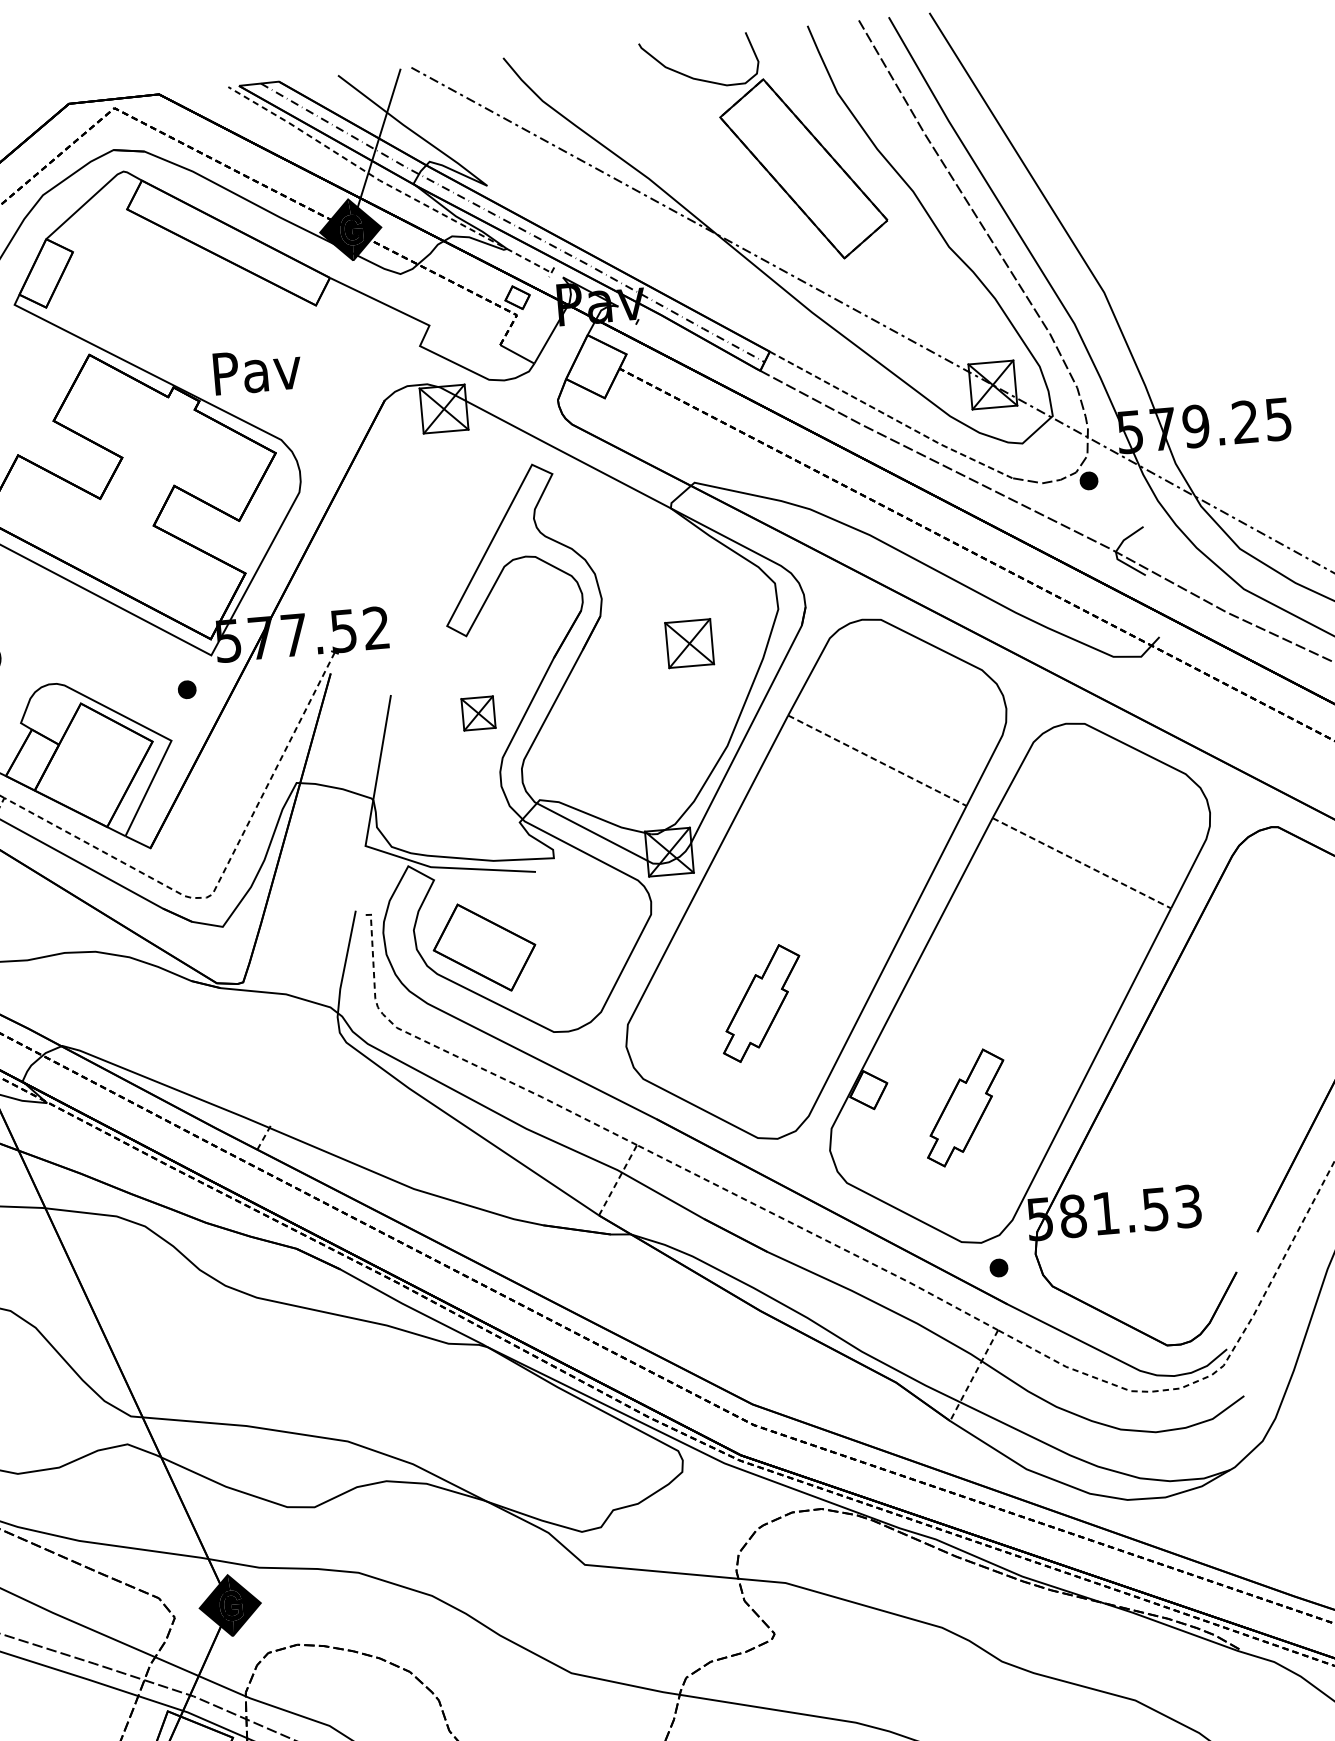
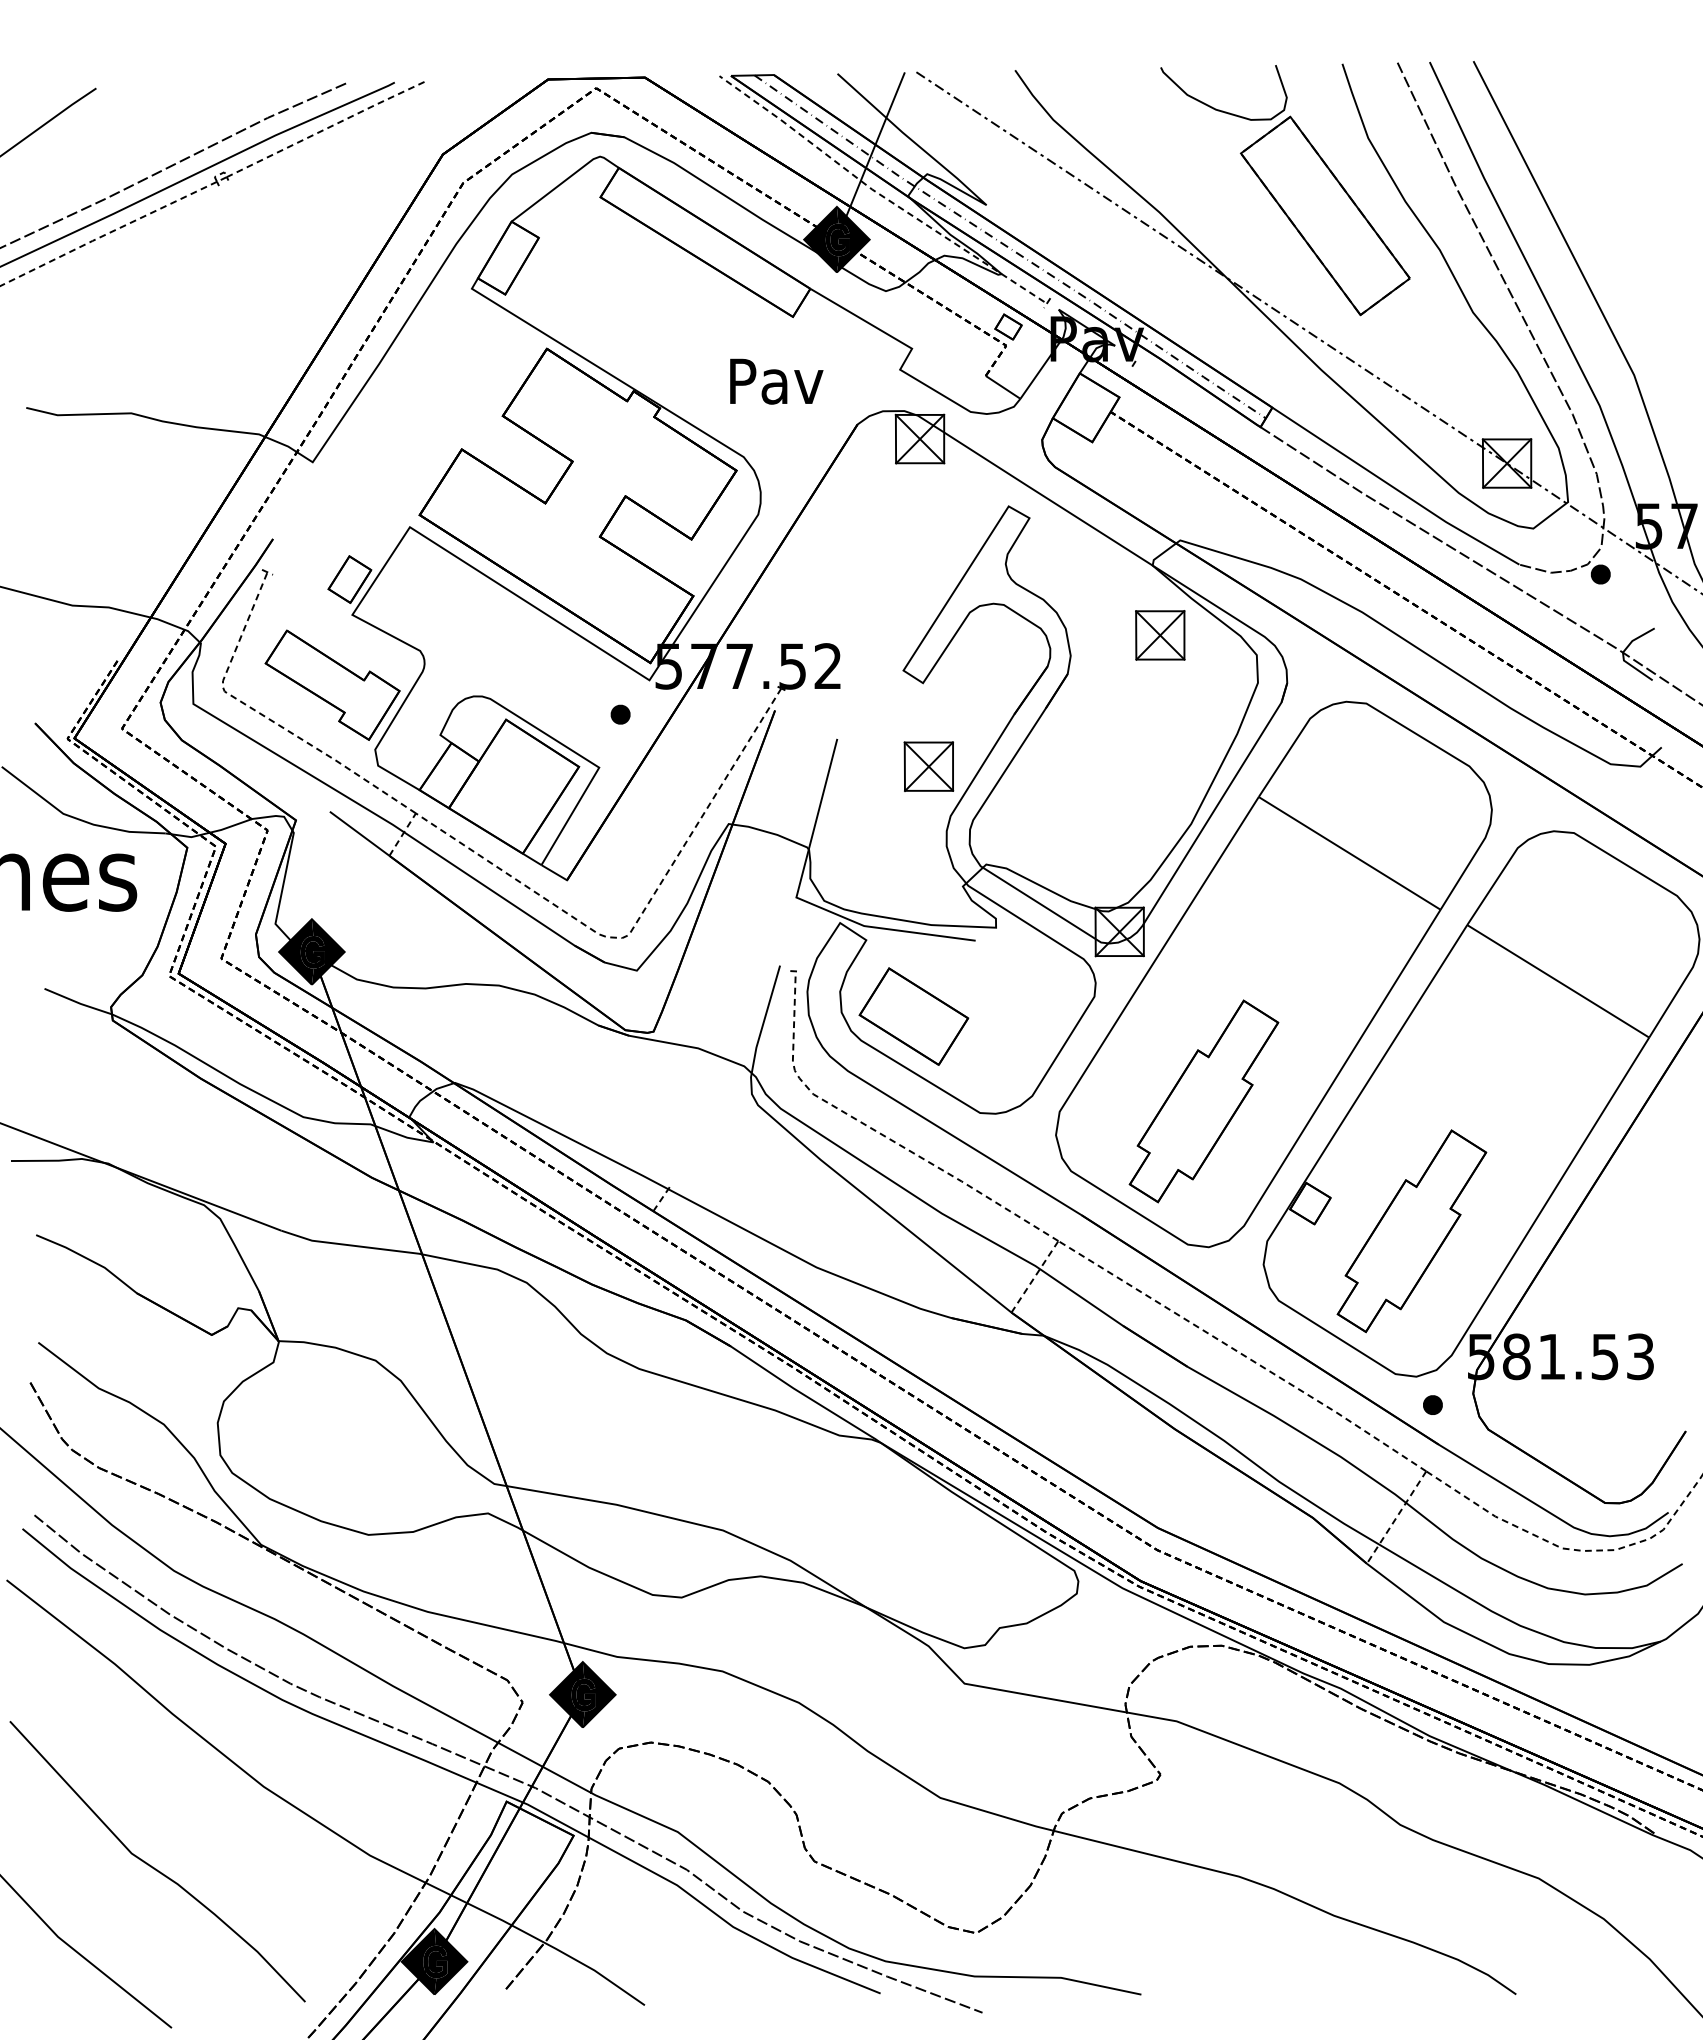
text: (257, 371) -> (776, 381), moved
line: (890, 417) -> (1395, 488), dashed -> solid
part: (689, 643) -> (1160, 635), moved
part: (478, 713) -> (928, 766), size x1.43
line: (877, 760) -> (1349, 853), dashed -> solid
line: (1082, 863) -> (1558, 981), dashed -> solid
part: (761, 1003) -> (1203, 1101), size x1.67
part: (965, 1107) -> (1411, 1231), size x1.67

